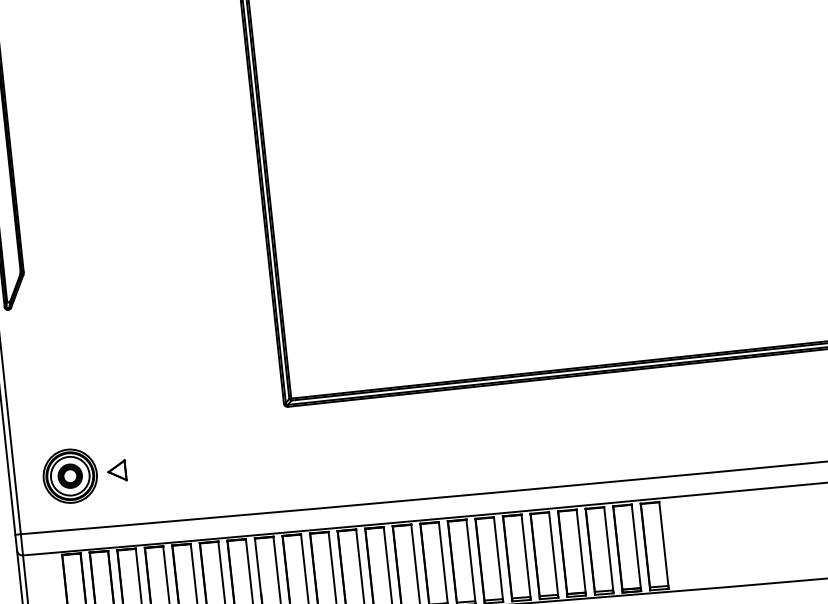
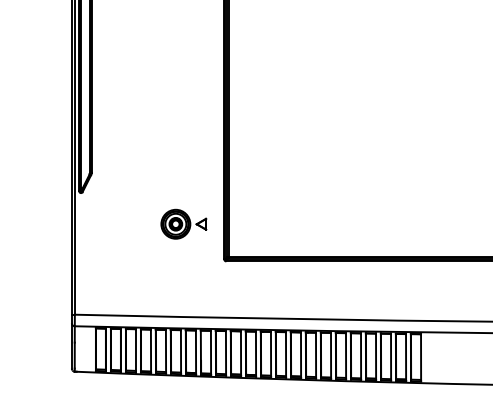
part: (84, 473) -> (183, 223), moved

